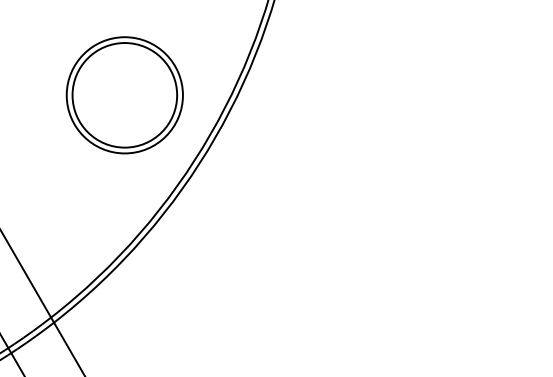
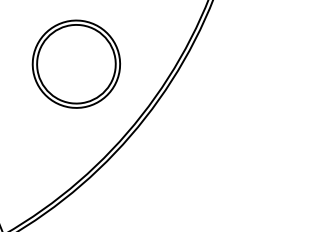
part: (124, 95) -> (76, 64), moved

